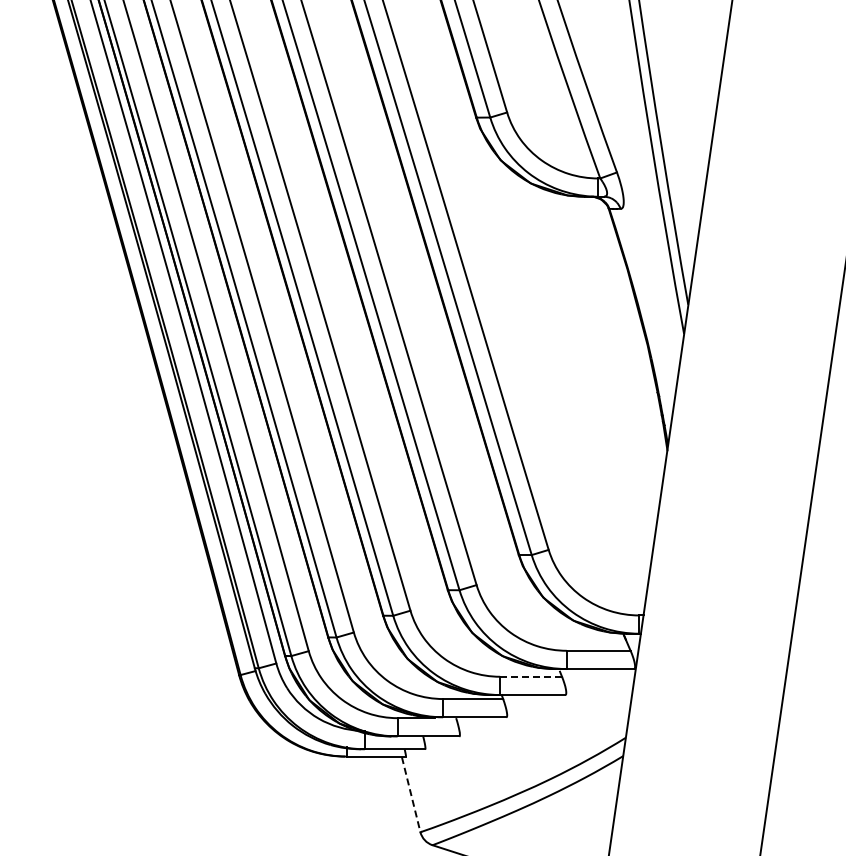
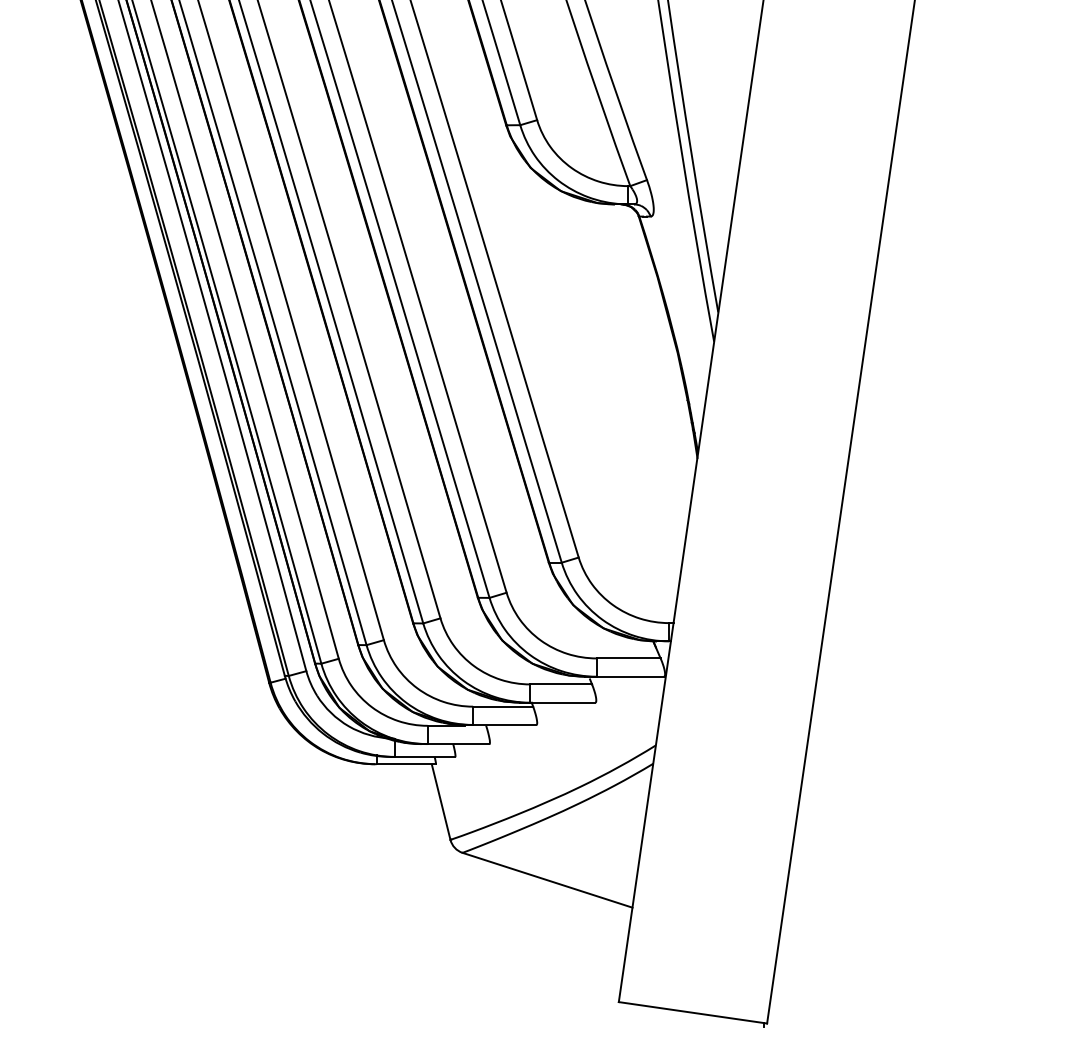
line: (531, 676) -> (561, 684), dashed -> solid
line: (411, 794) -> (441, 802), dashed -> solid

